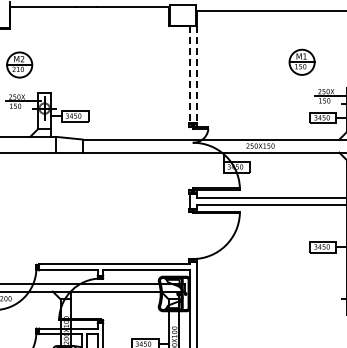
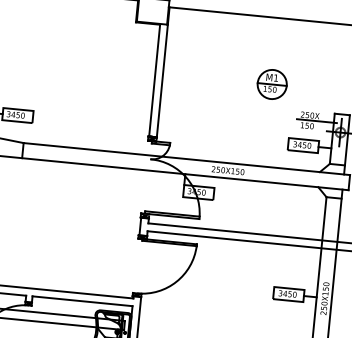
part: (301, 61) -> (271, 83), moved
line: (196, 74) -> (162, 80), dashed -> solid
line: (189, 75) -> (154, 81), dashed -> solid

